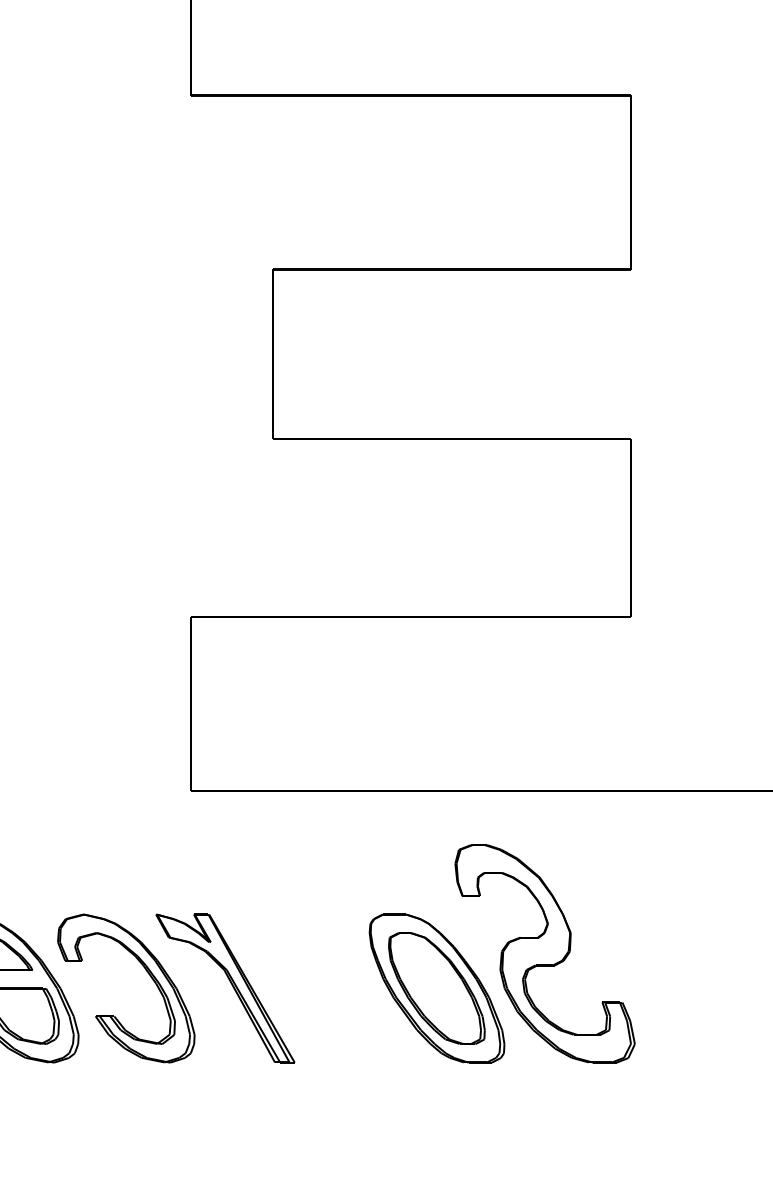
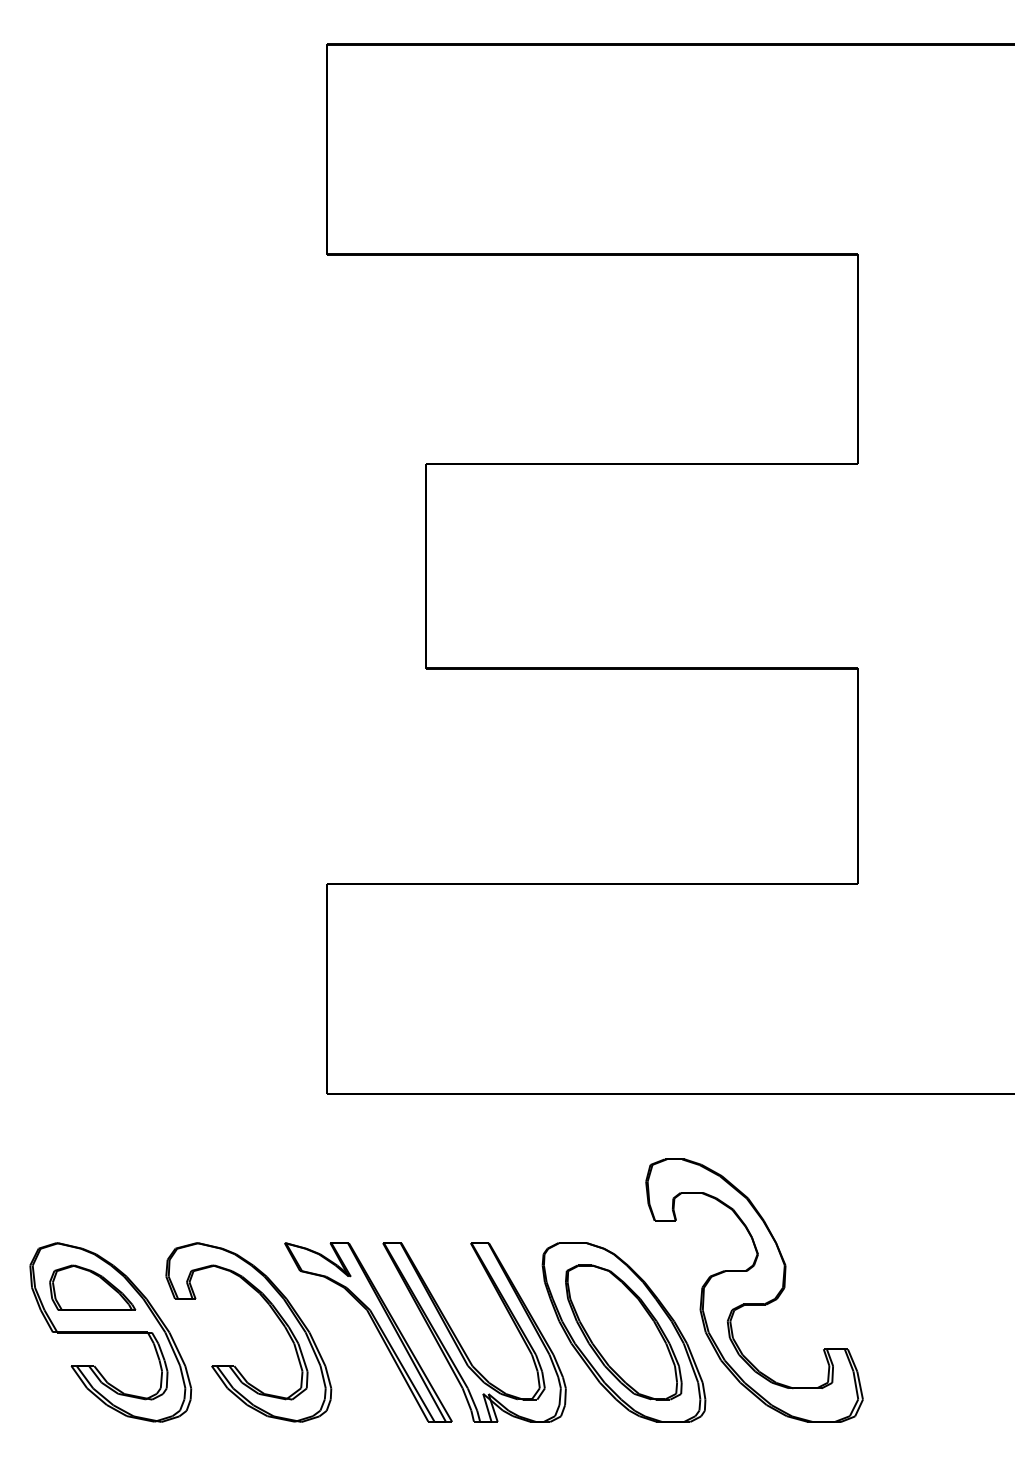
part: (299, 994) -> (458, 1339), added

